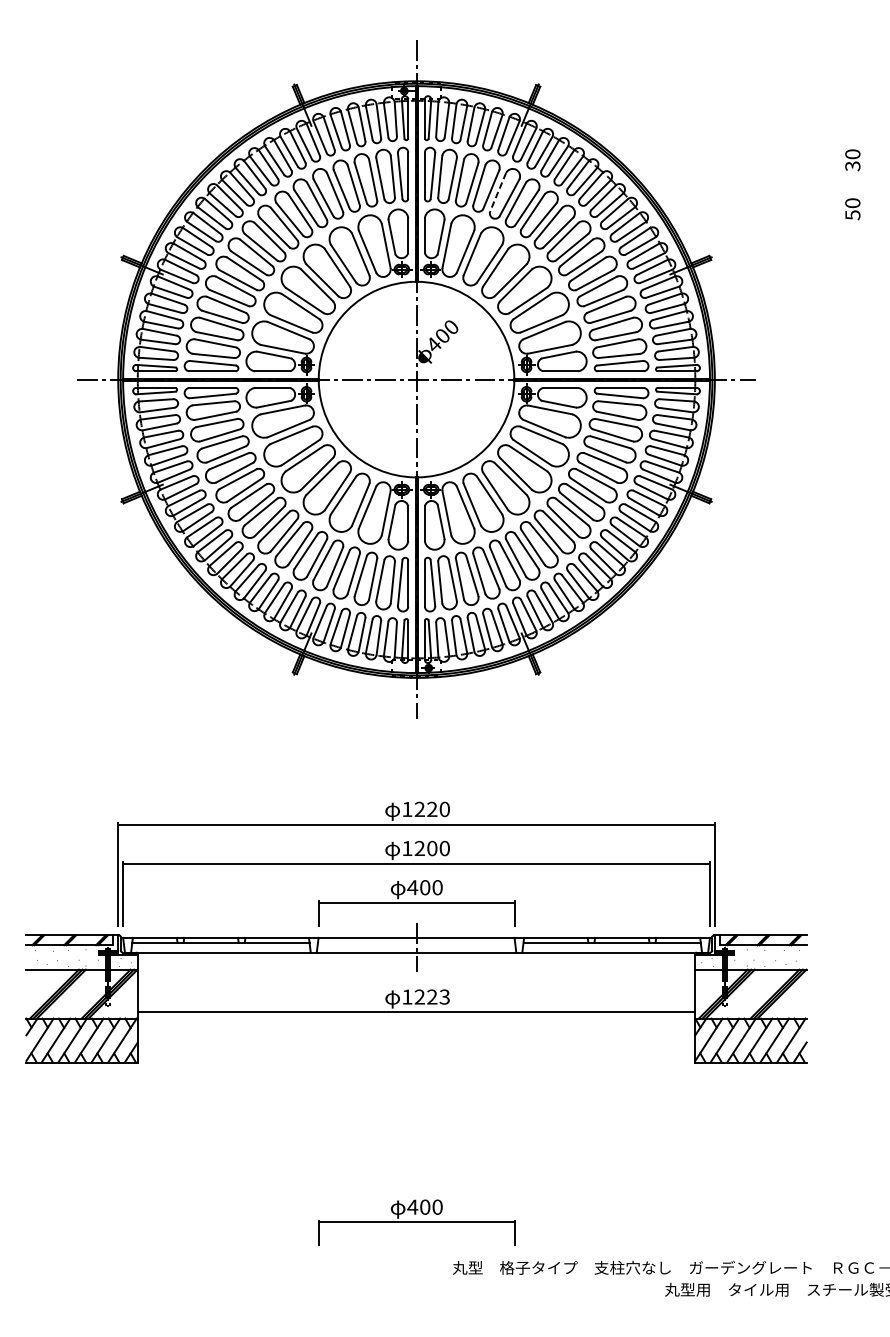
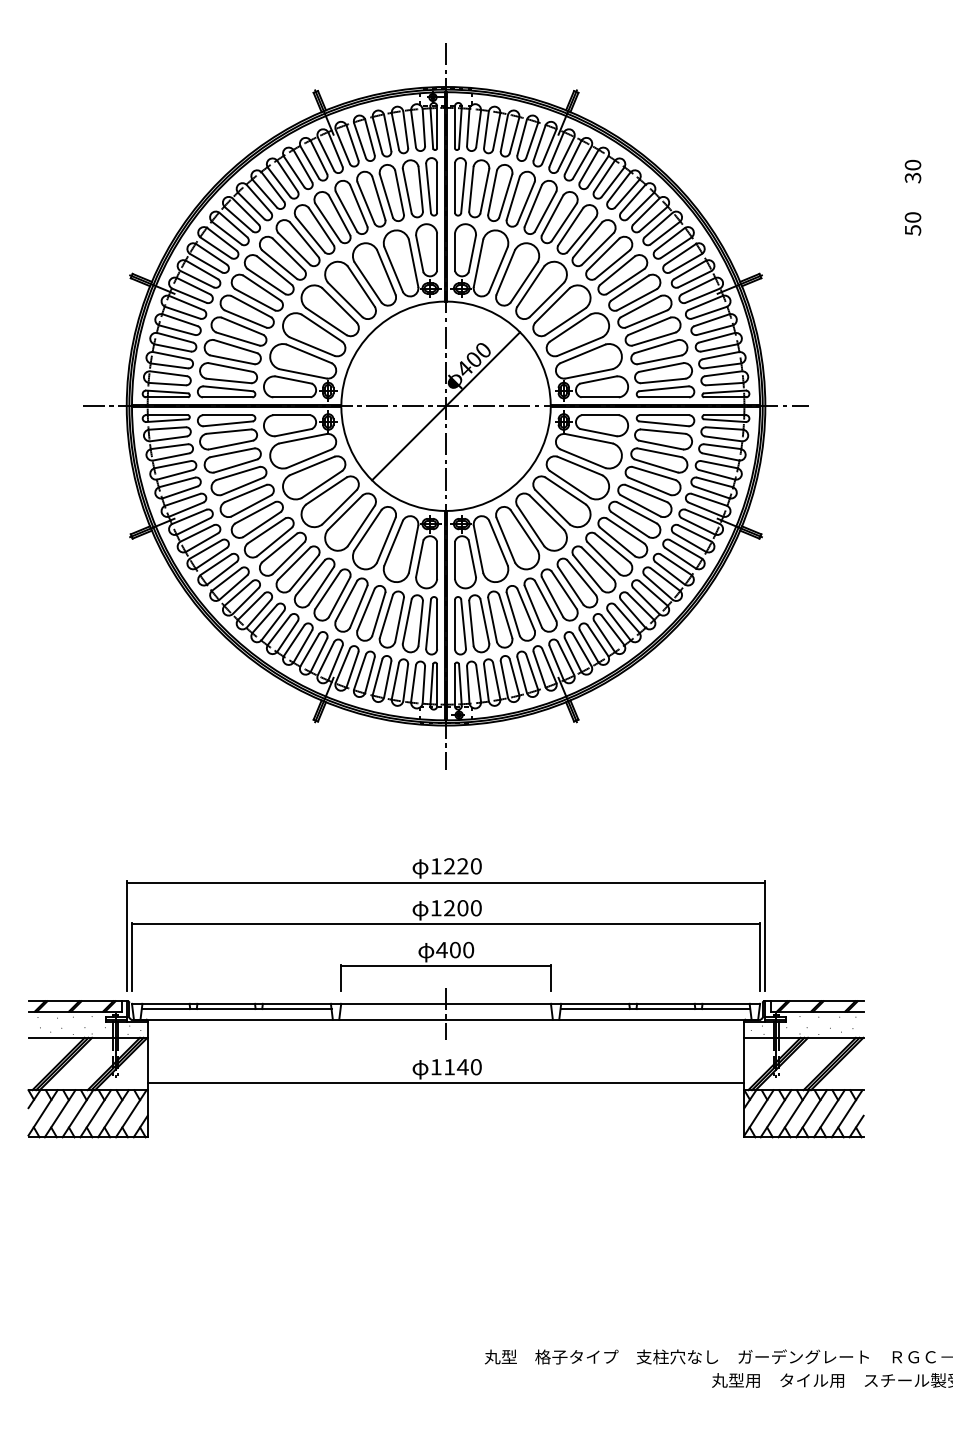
line: (498, 192) -> (533, 206), dashed -> solid
line: (416, 379) -> (446, 406), added
text: (431, 997) -> (462, 1067), 1223 -> 1140
part: (416, 1222) -> (445, 1308), removed

